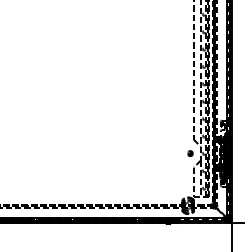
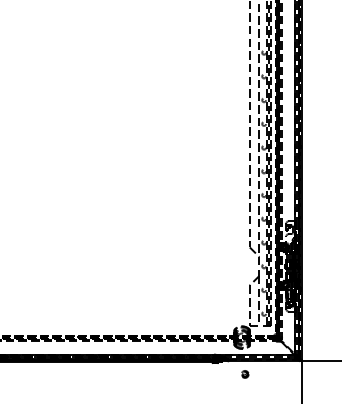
part: (190, 153) -> (245, 374), moved

